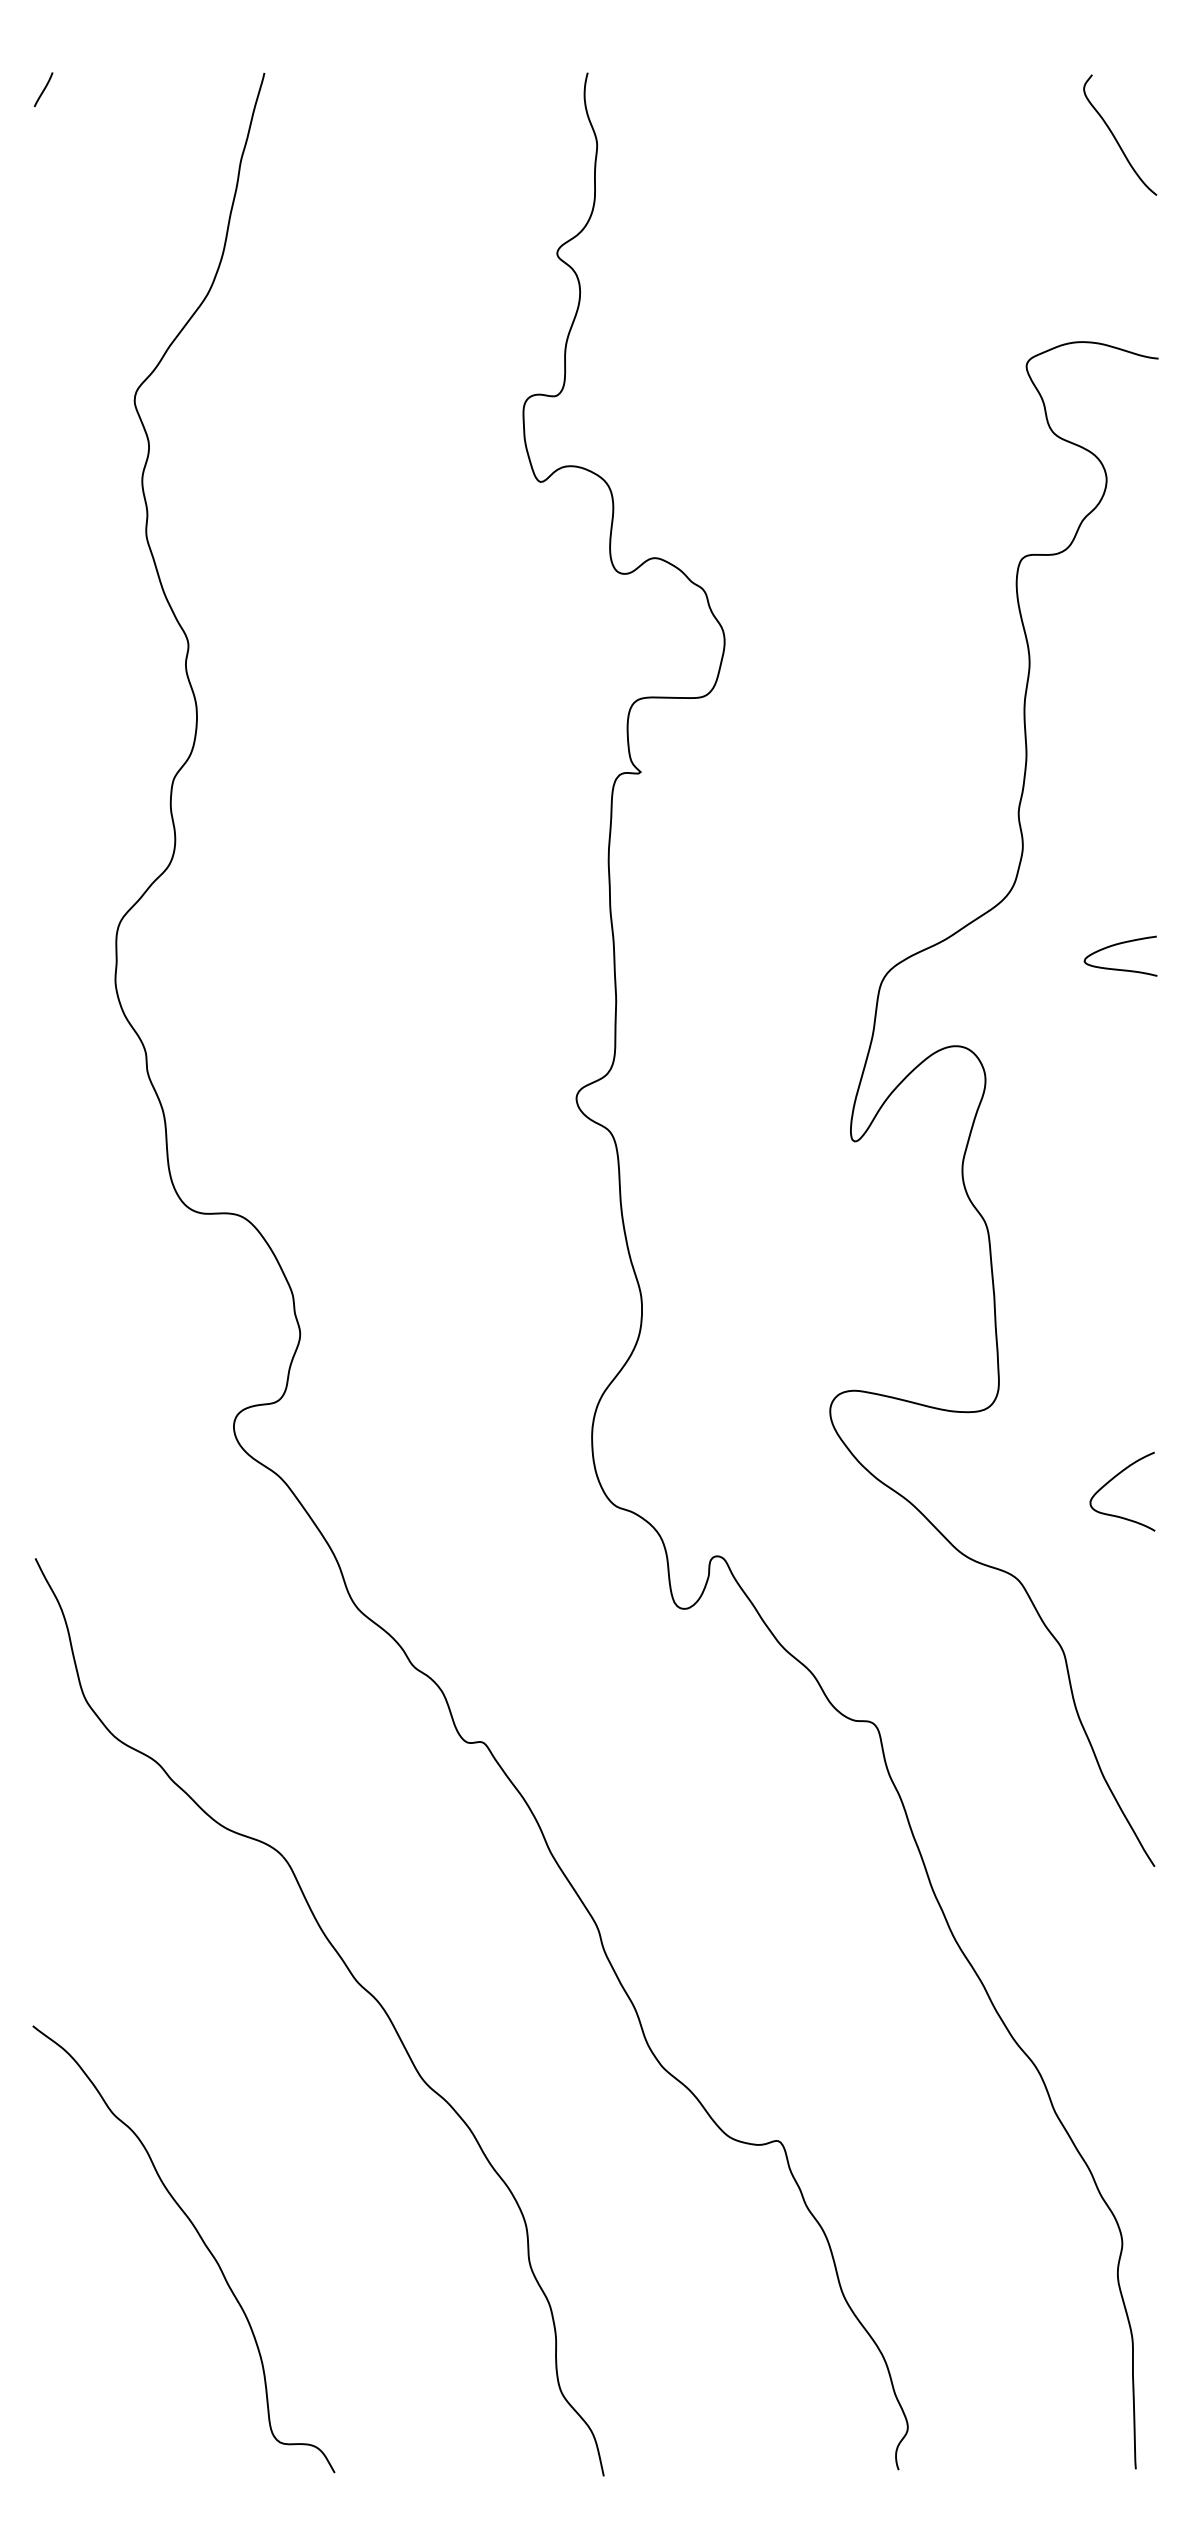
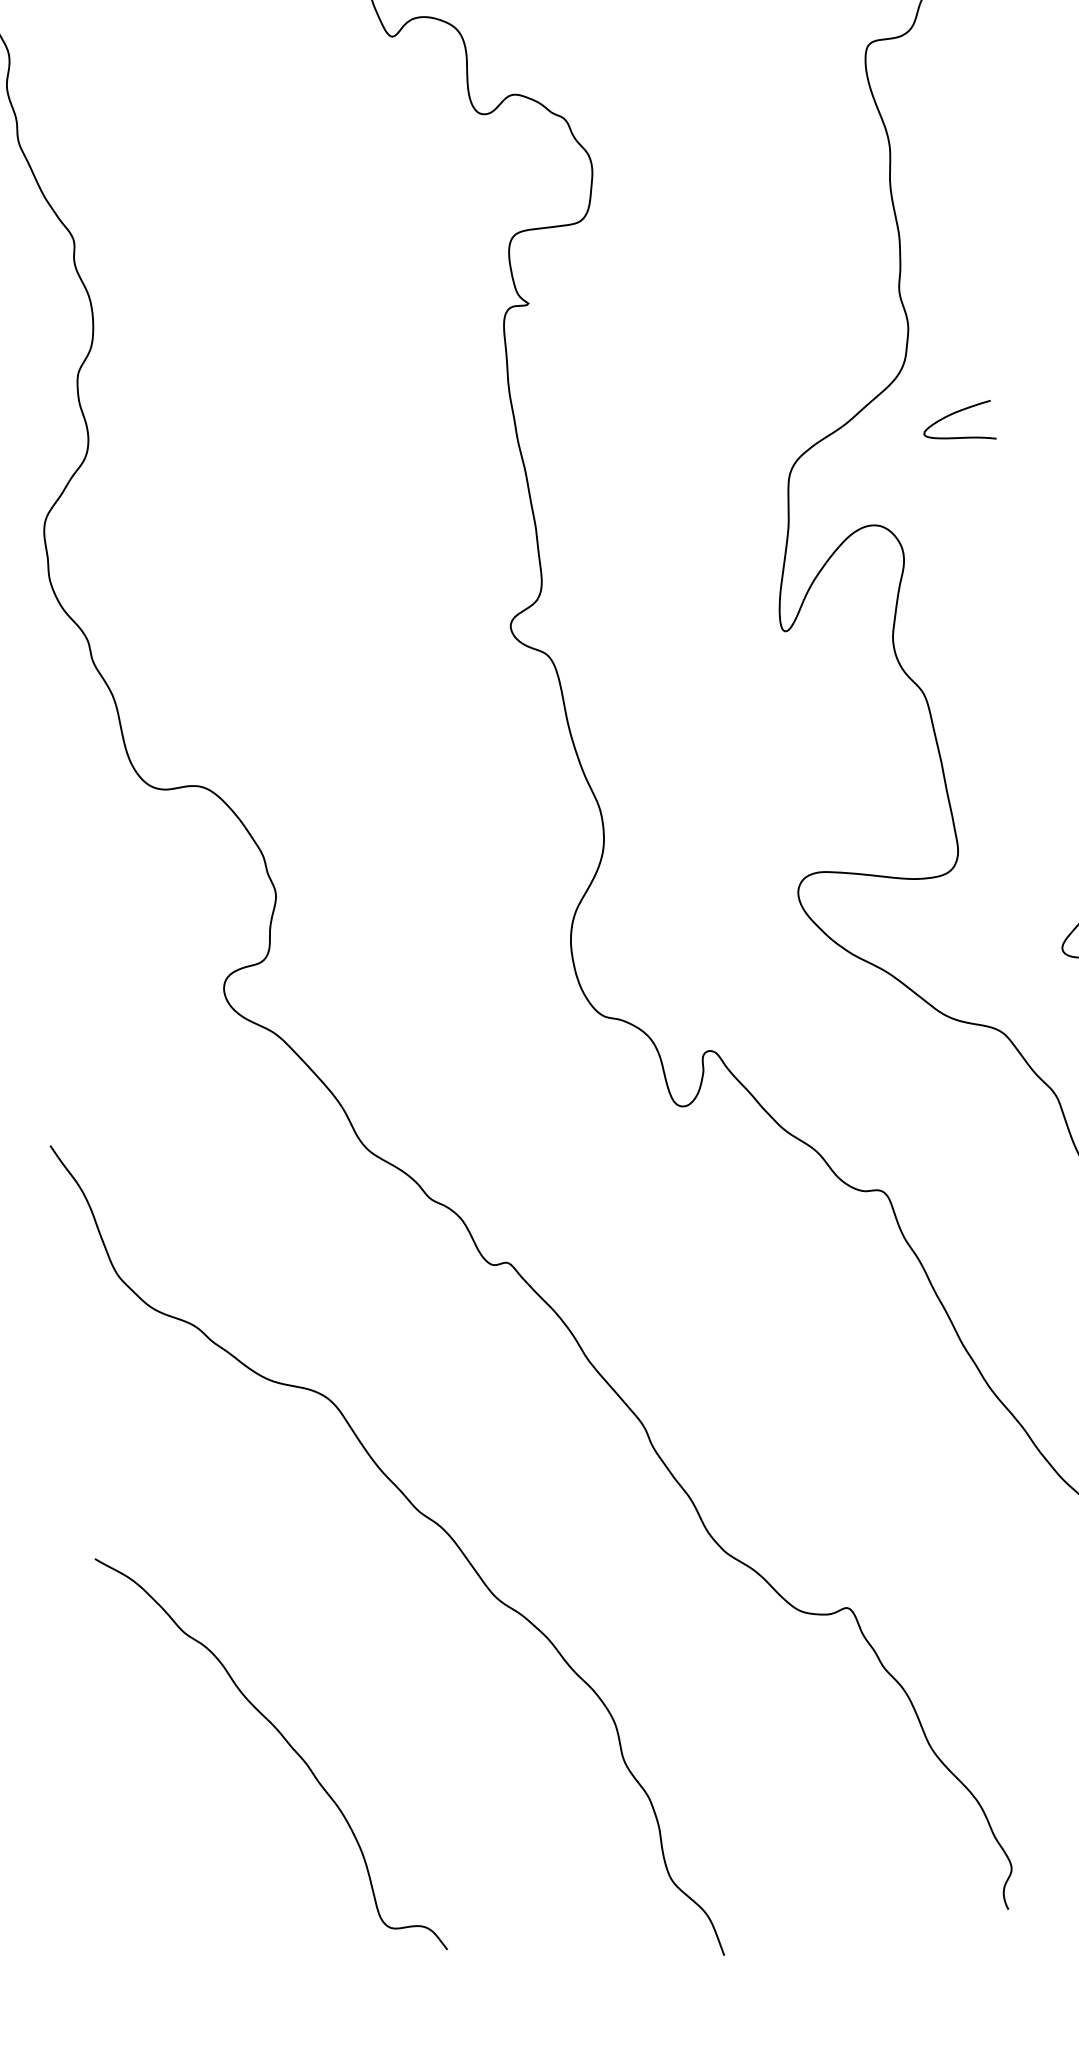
curve: (1117, 945) -> (953, 414), moved
curve: (199, 2237) -> (284, 1740), moved

